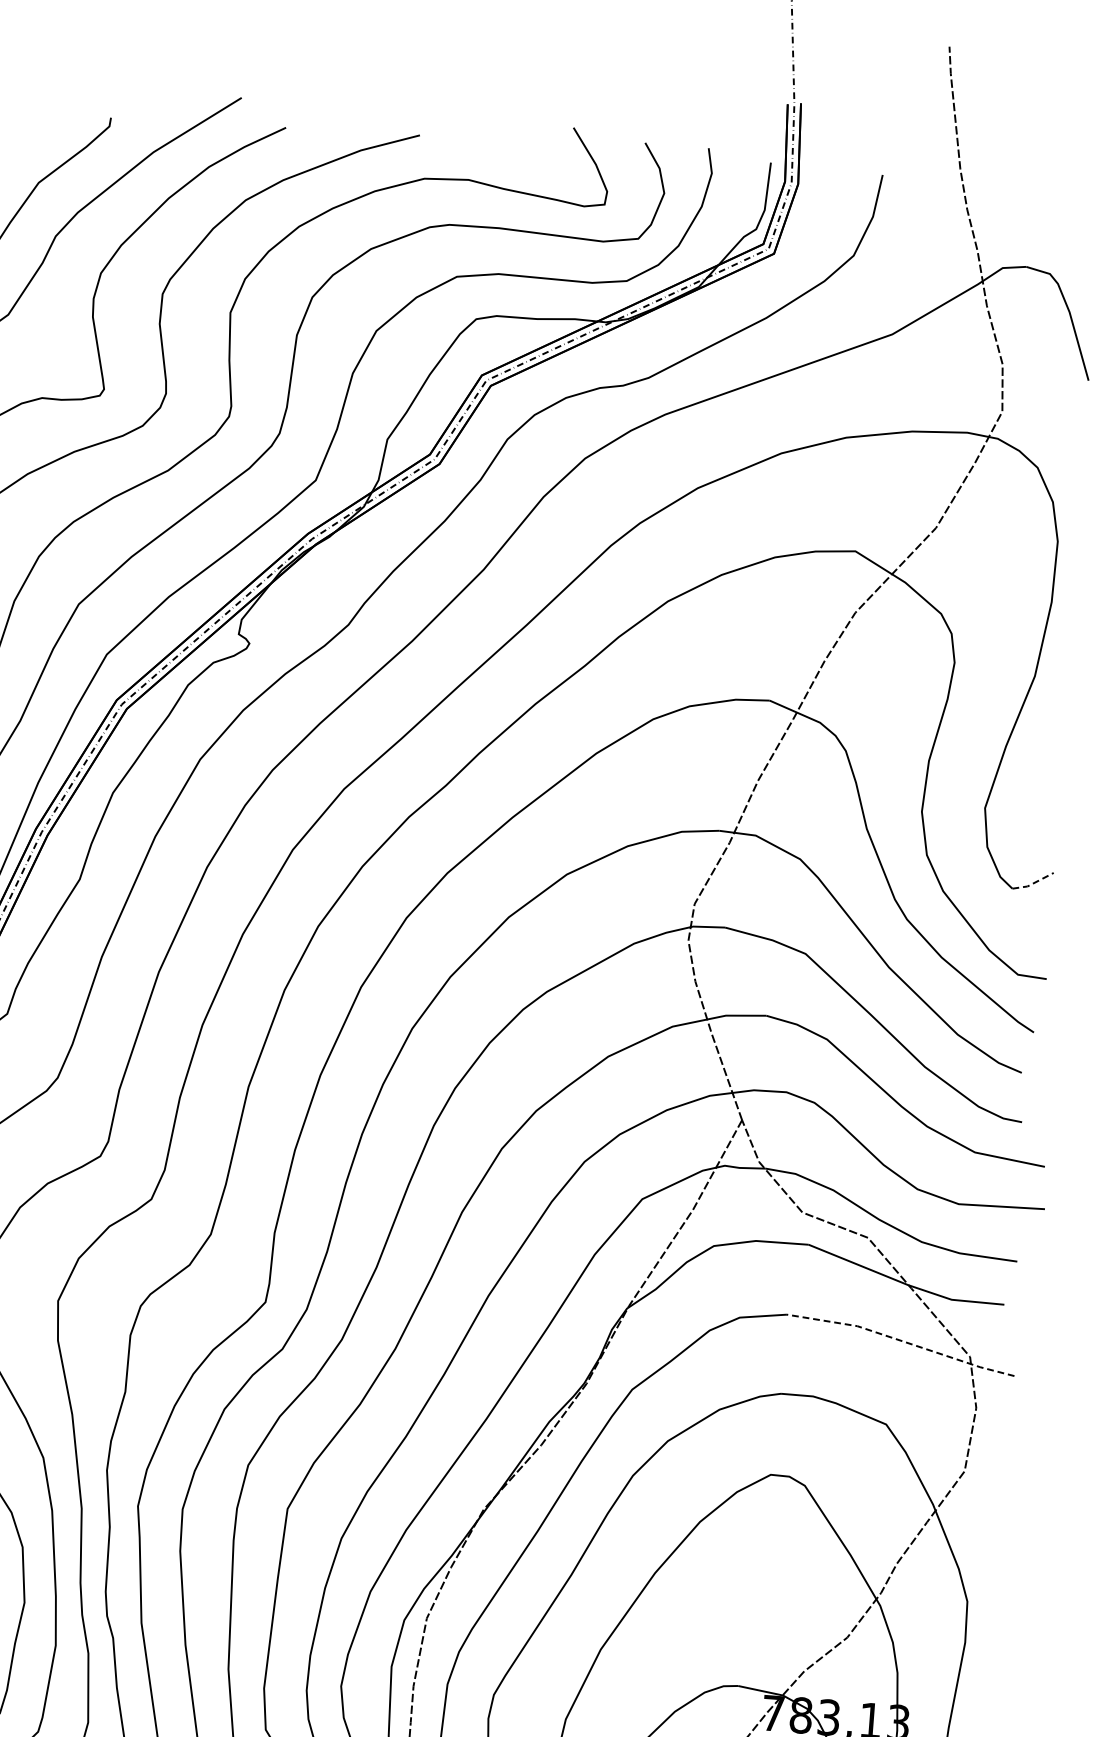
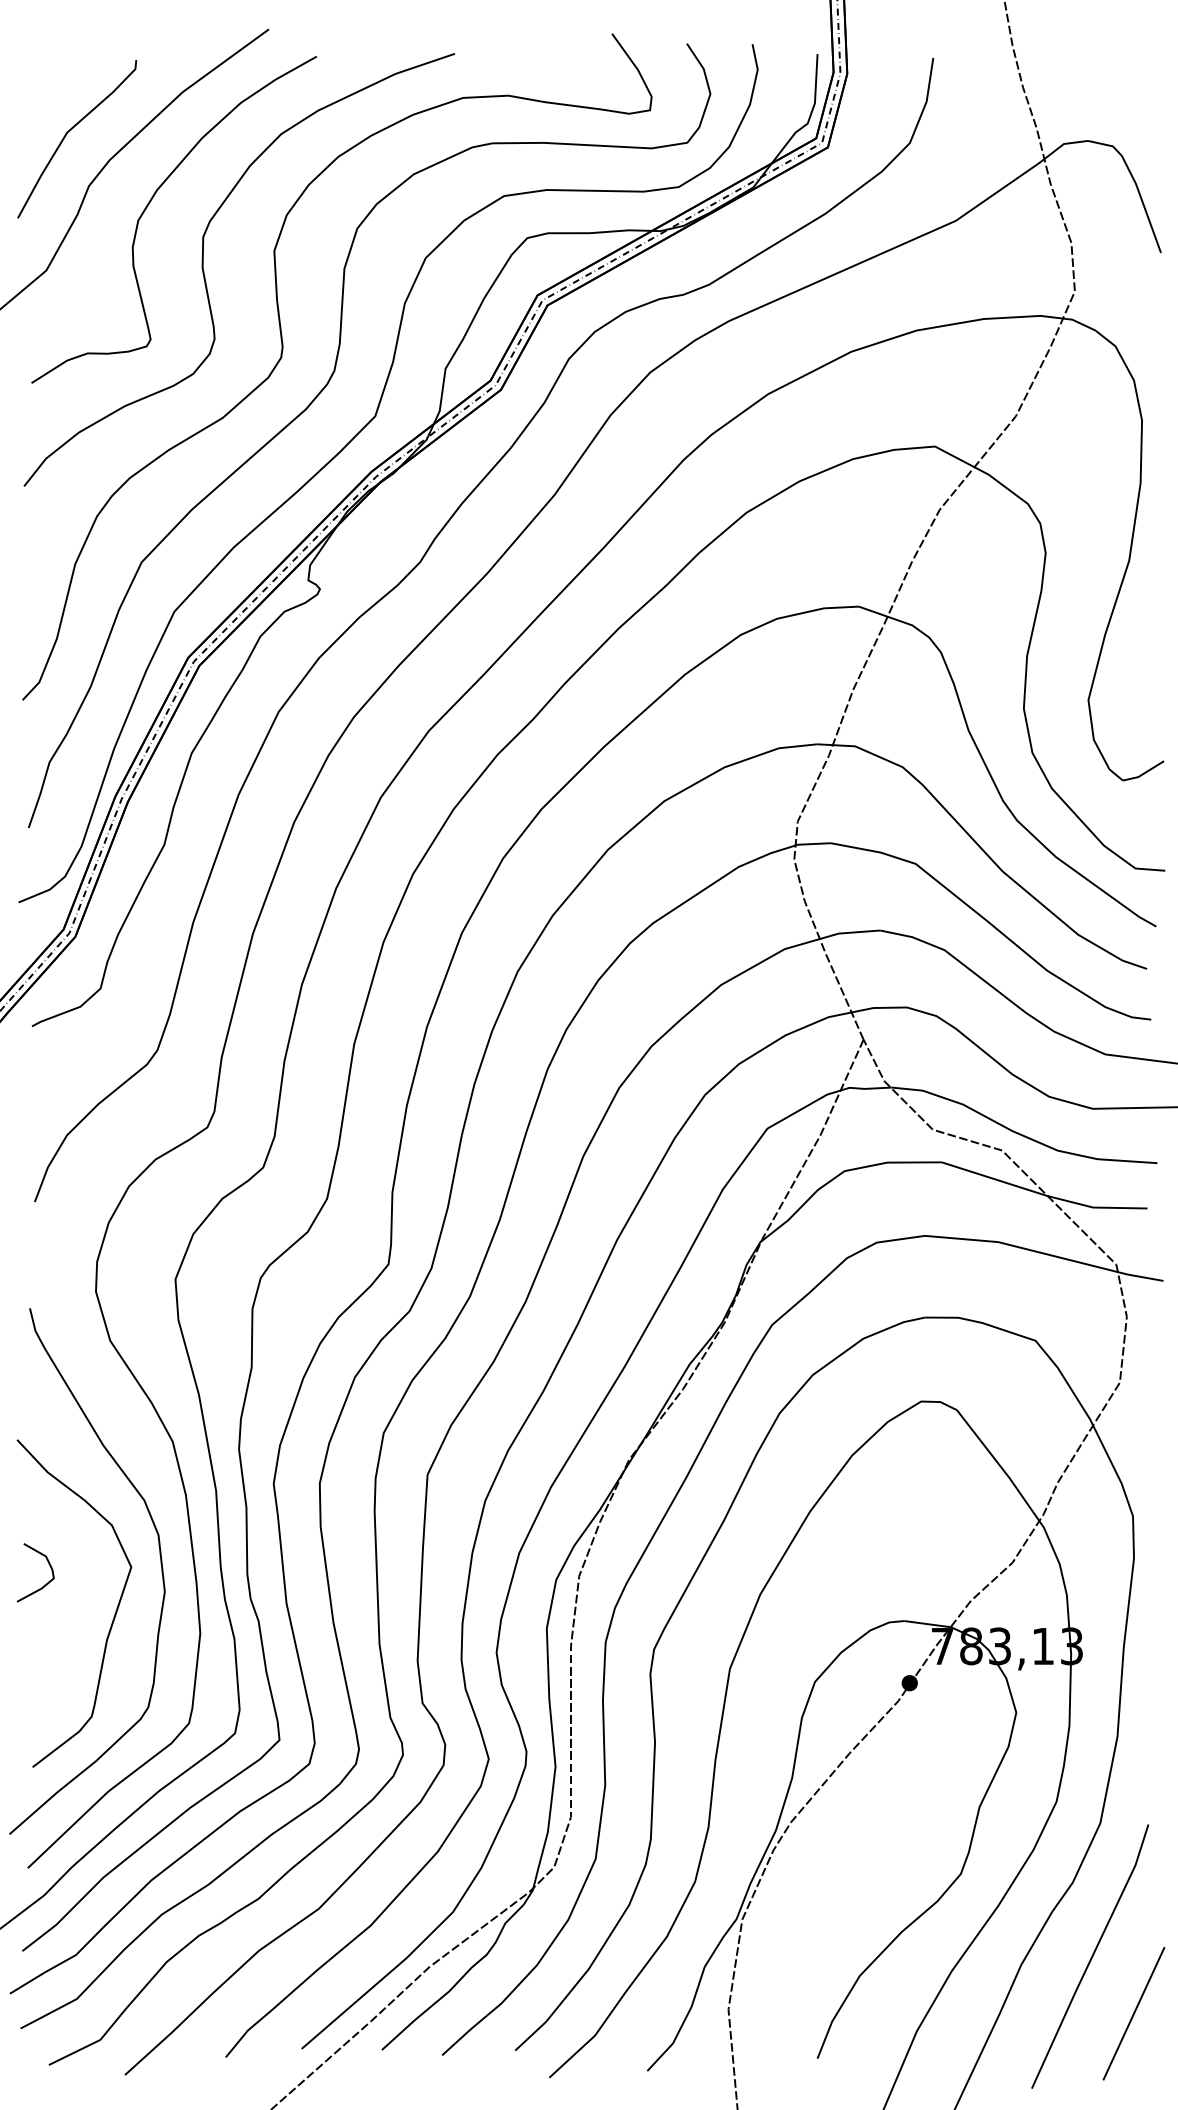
line: (1033, 883) -> (1144, 773), dashed -> solid
line: (901, 1340) -> (1044, 1253), dashed -> solid

